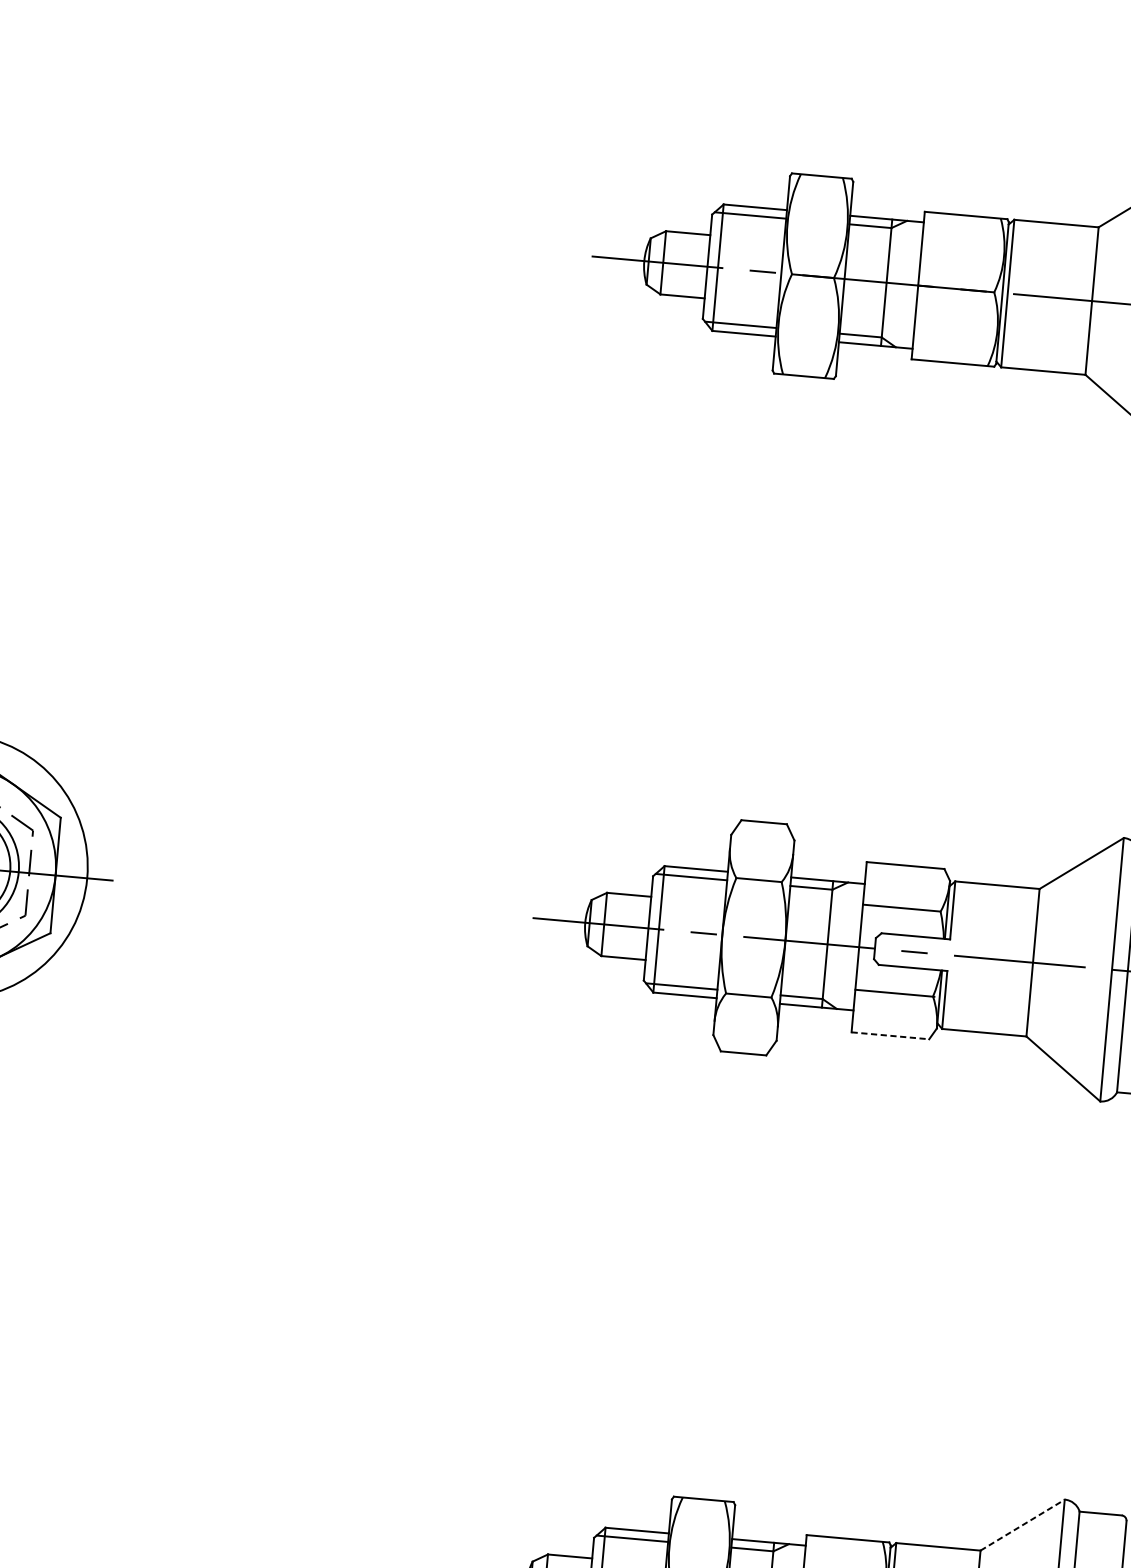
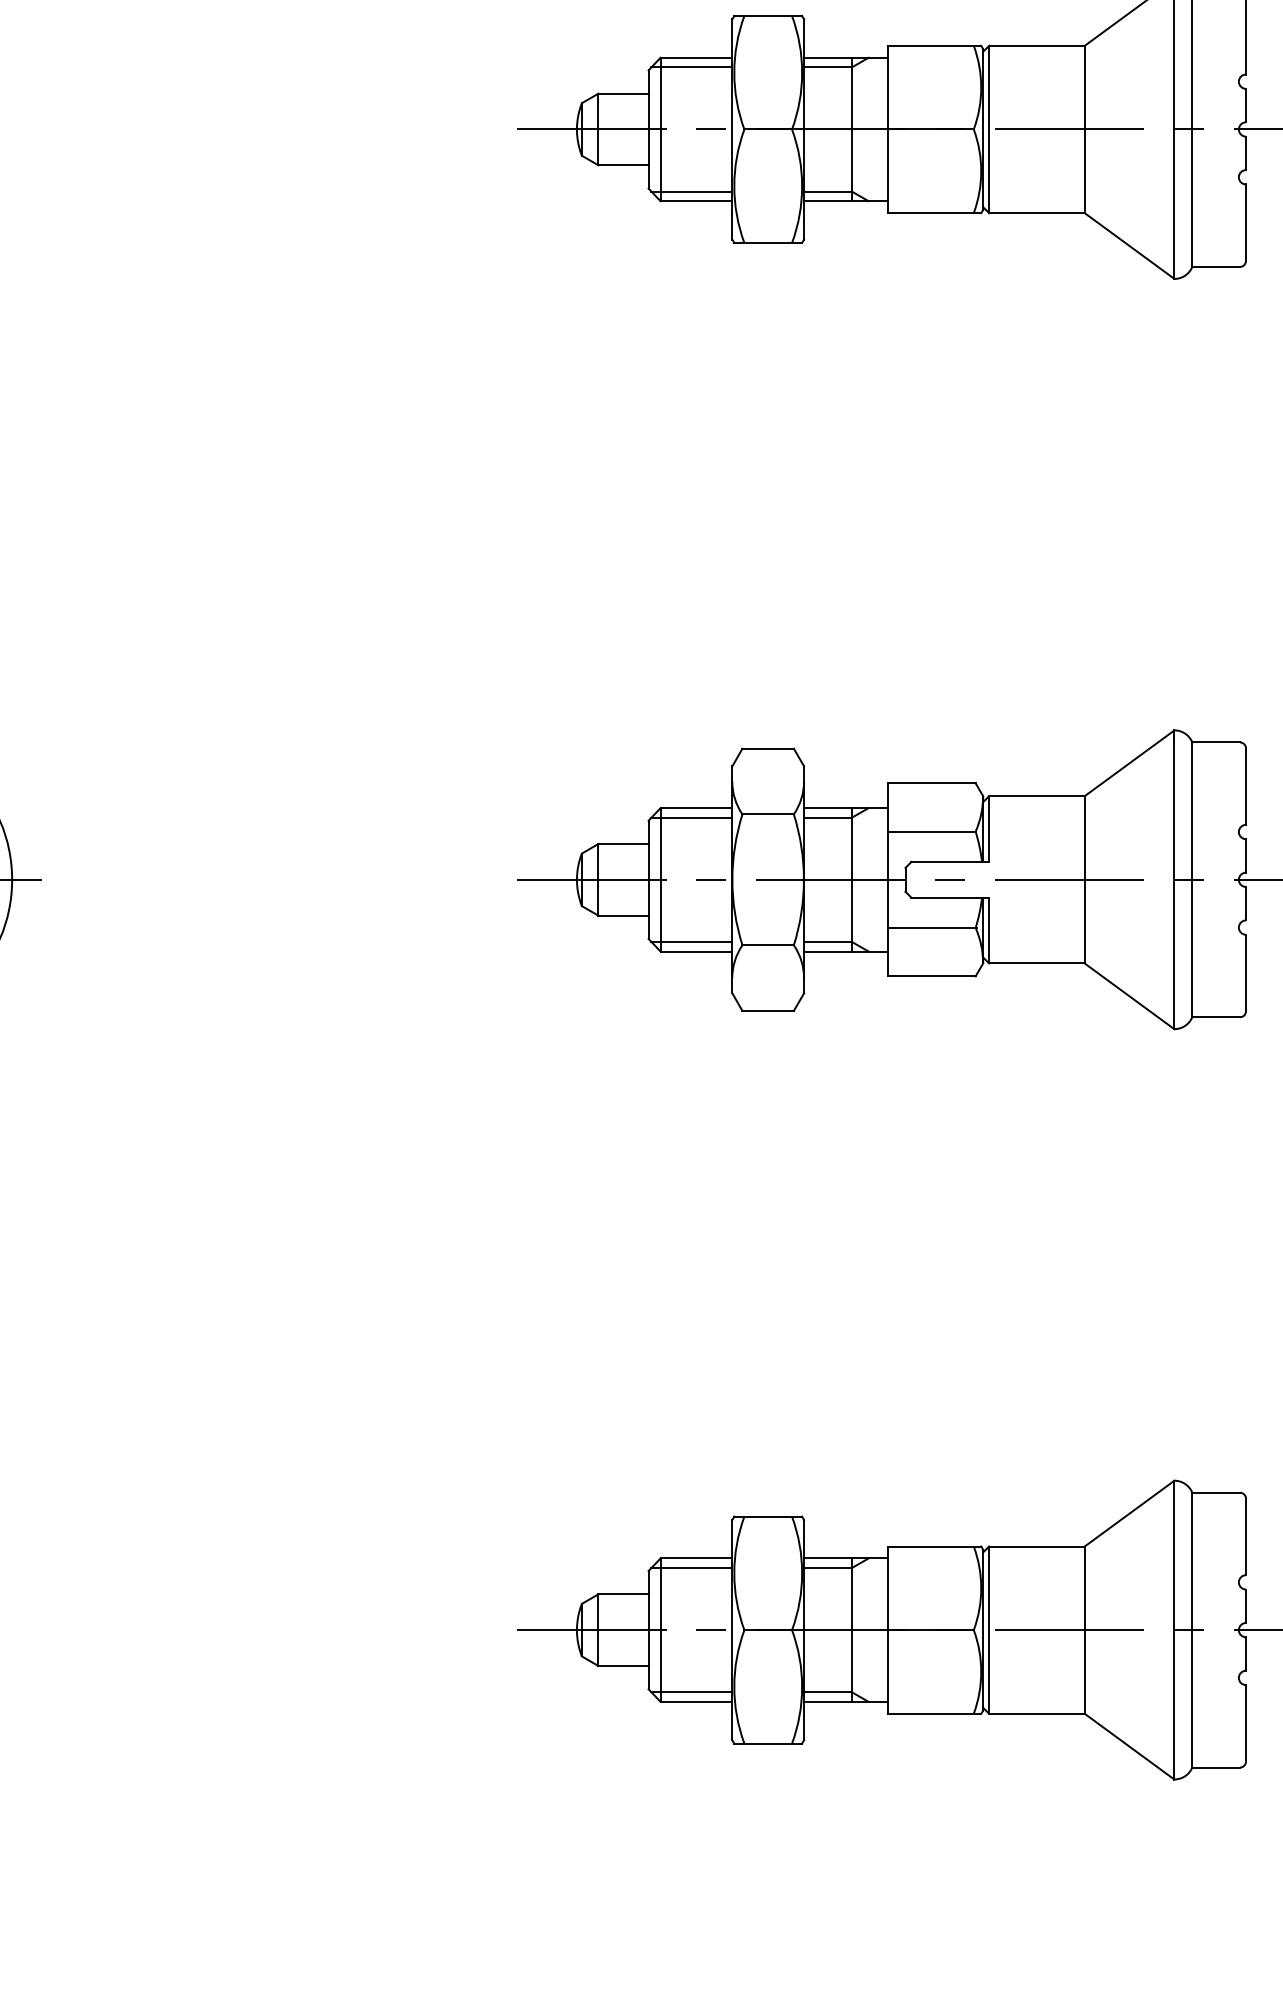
line: (891, 1035) -> (932, 976), dashed -> solid
line: (1022, 1525) -> (1129, 1513), dashed -> solid

